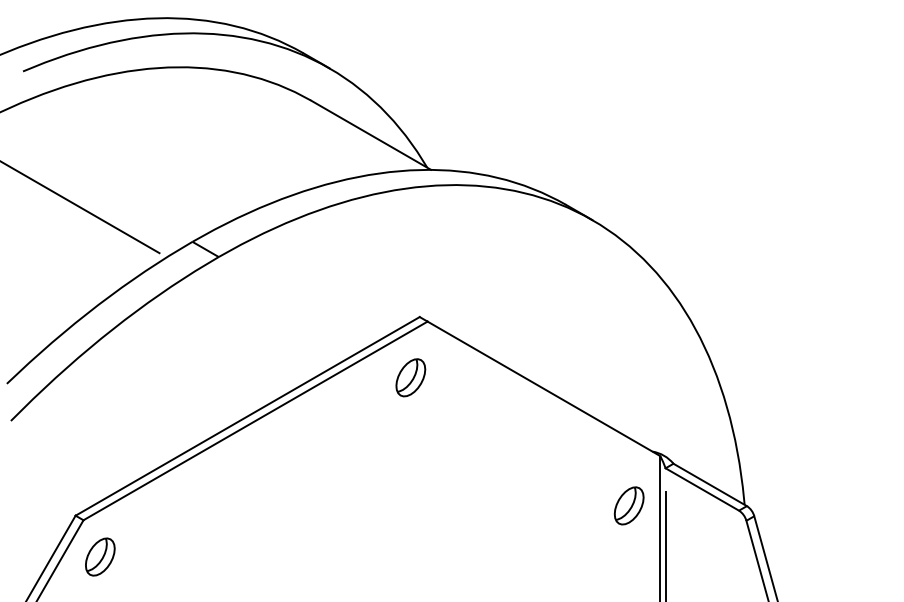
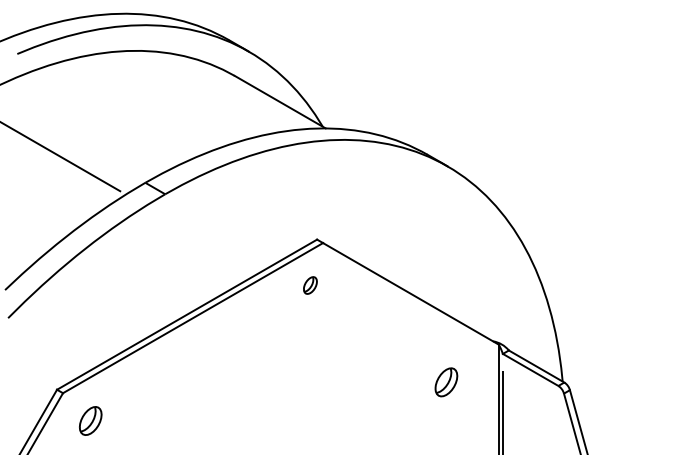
part: (410, 377) -> (310, 285), size x0.6
part: (629, 506) -> (446, 382), moved
part: (100, 556) -> (90, 420), moved

